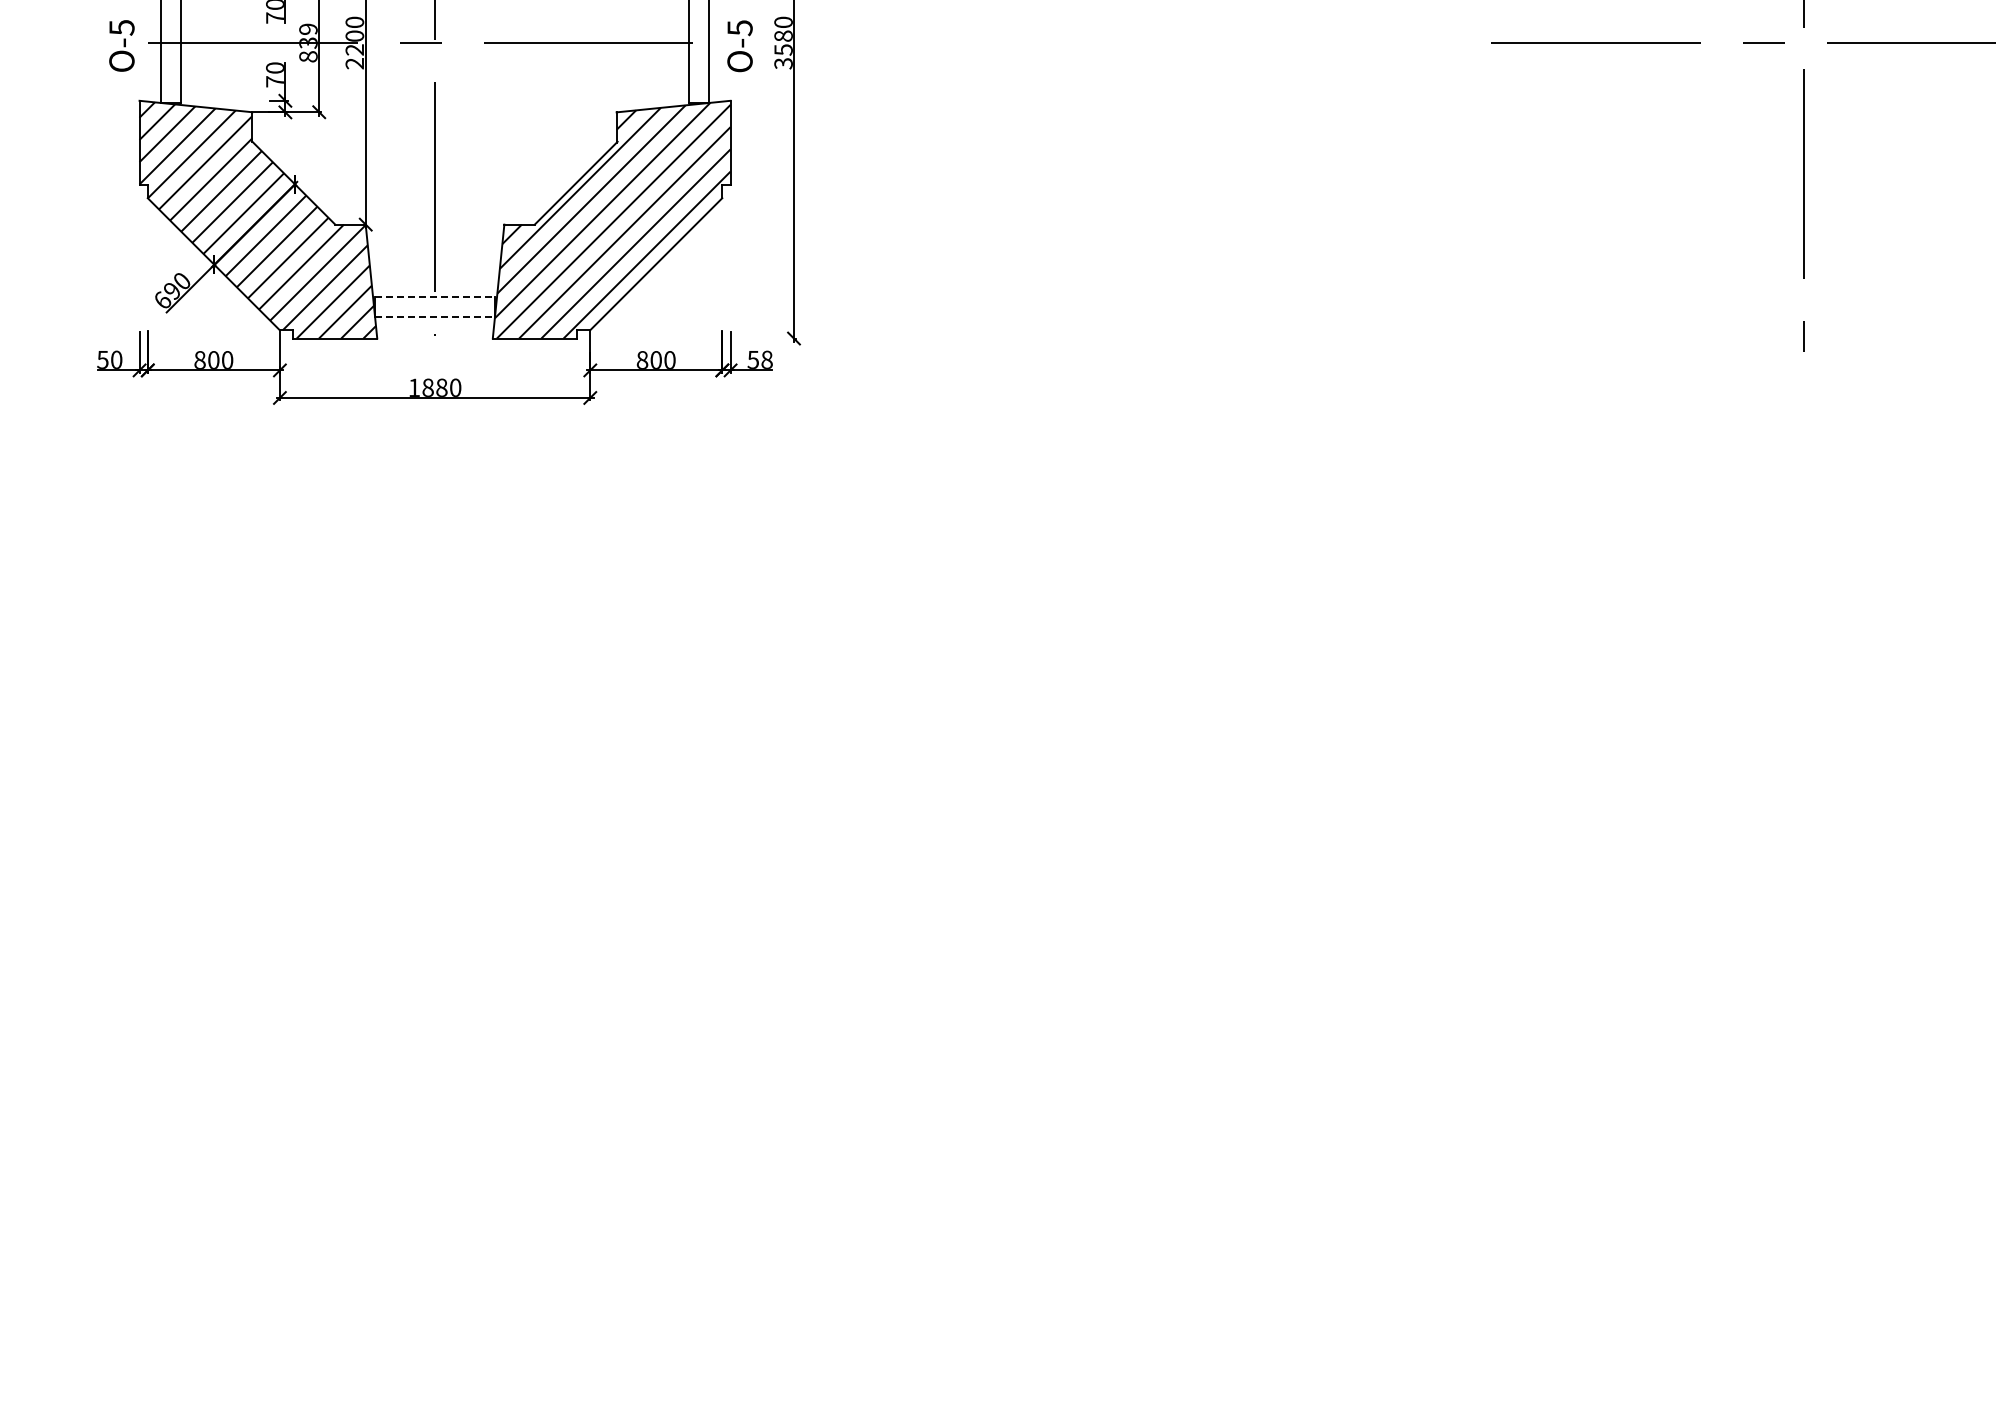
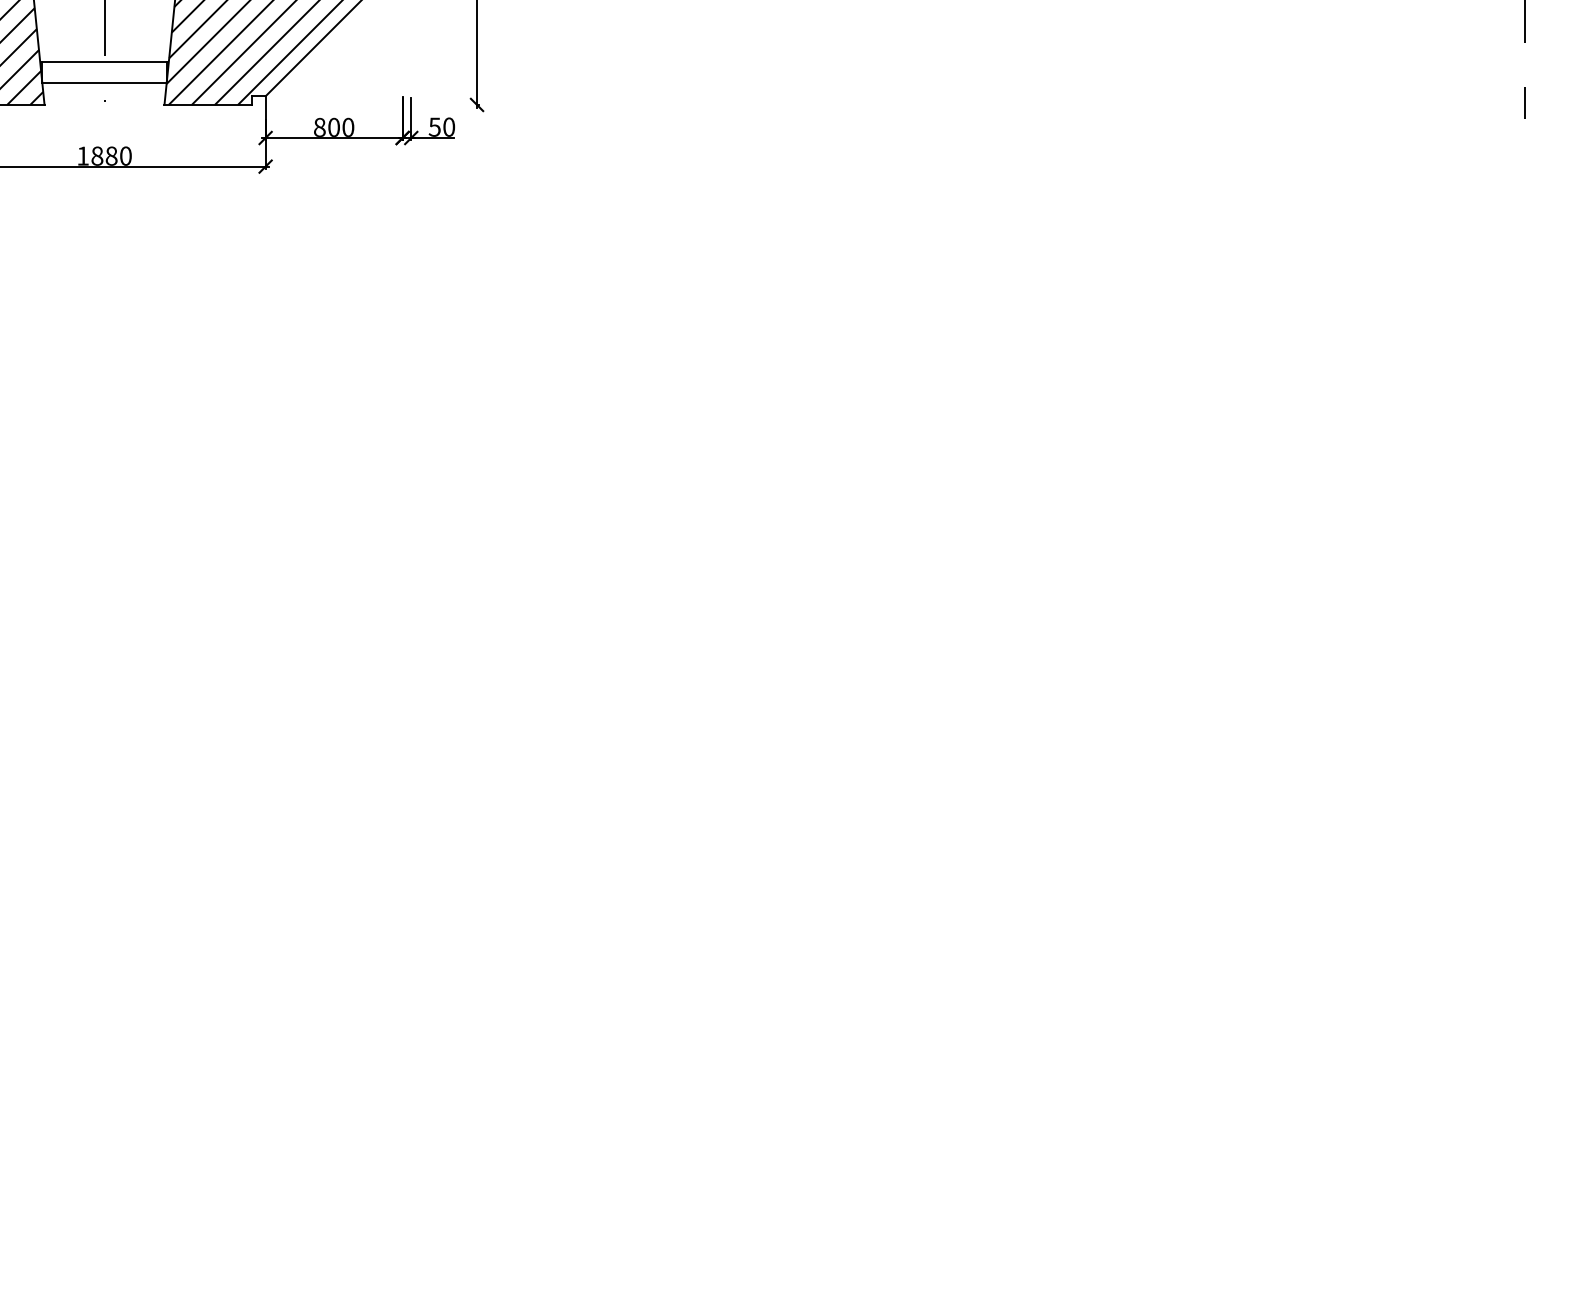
line: (435, 297) -> (105, 62), dashed -> solid
line: (435, 317) -> (105, 83), dashed -> solid
text: (766, 359) -> (448, 126), 58 -> 50

